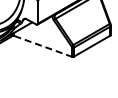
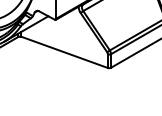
line: (43, 46) -> (65, 52), dashed -> solid

